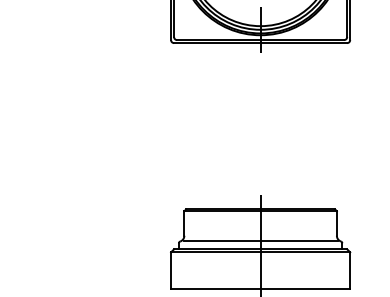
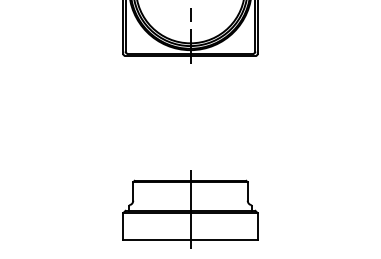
line: (260, 240) -> (190, 204), removed

